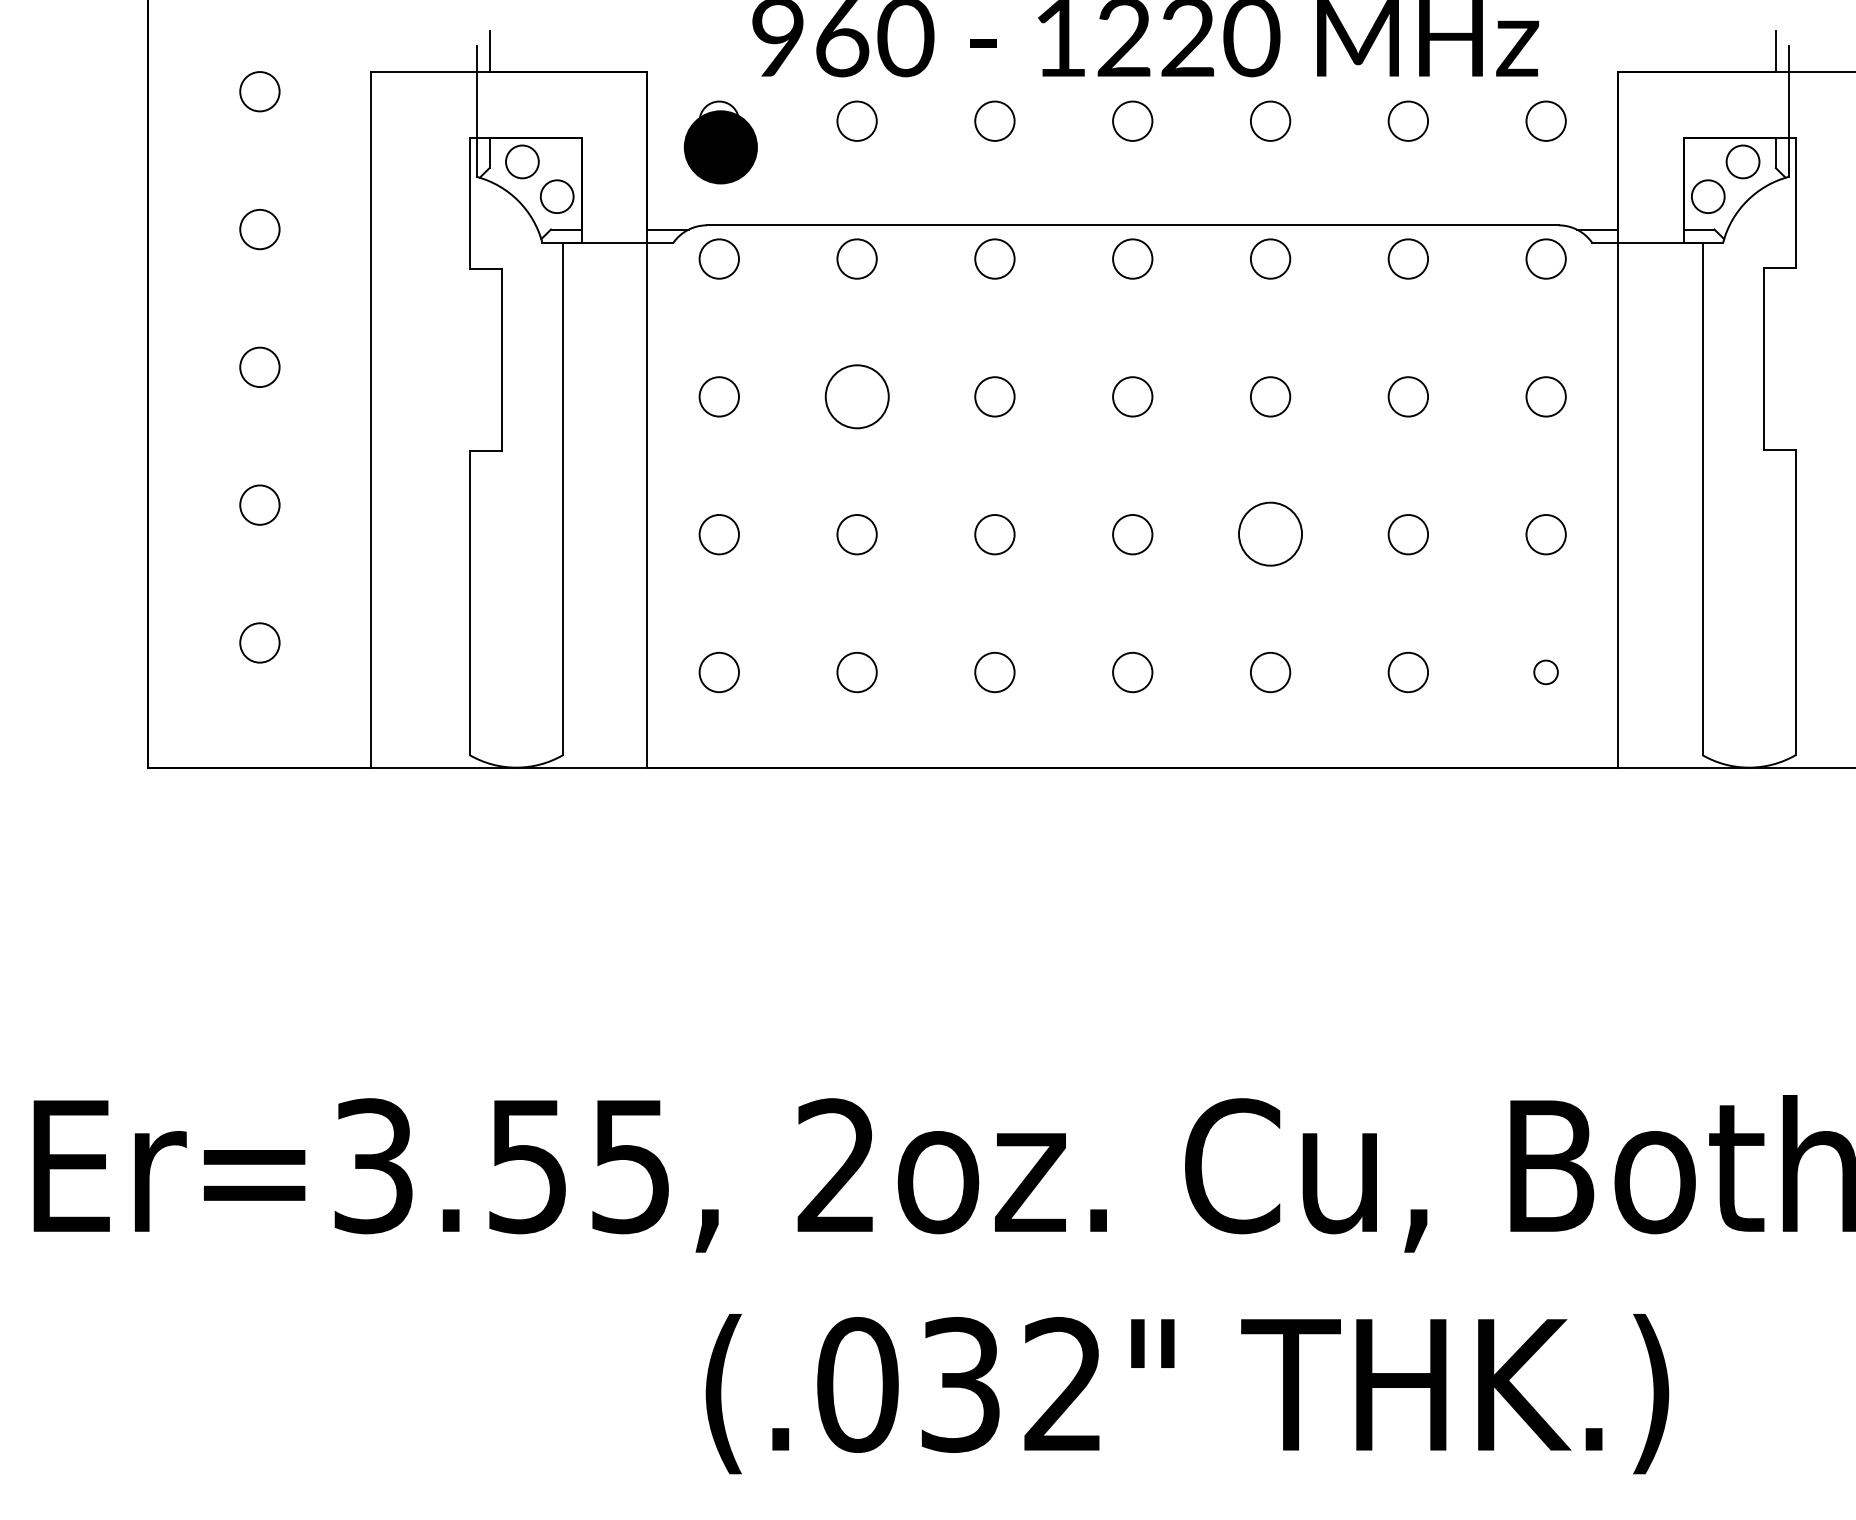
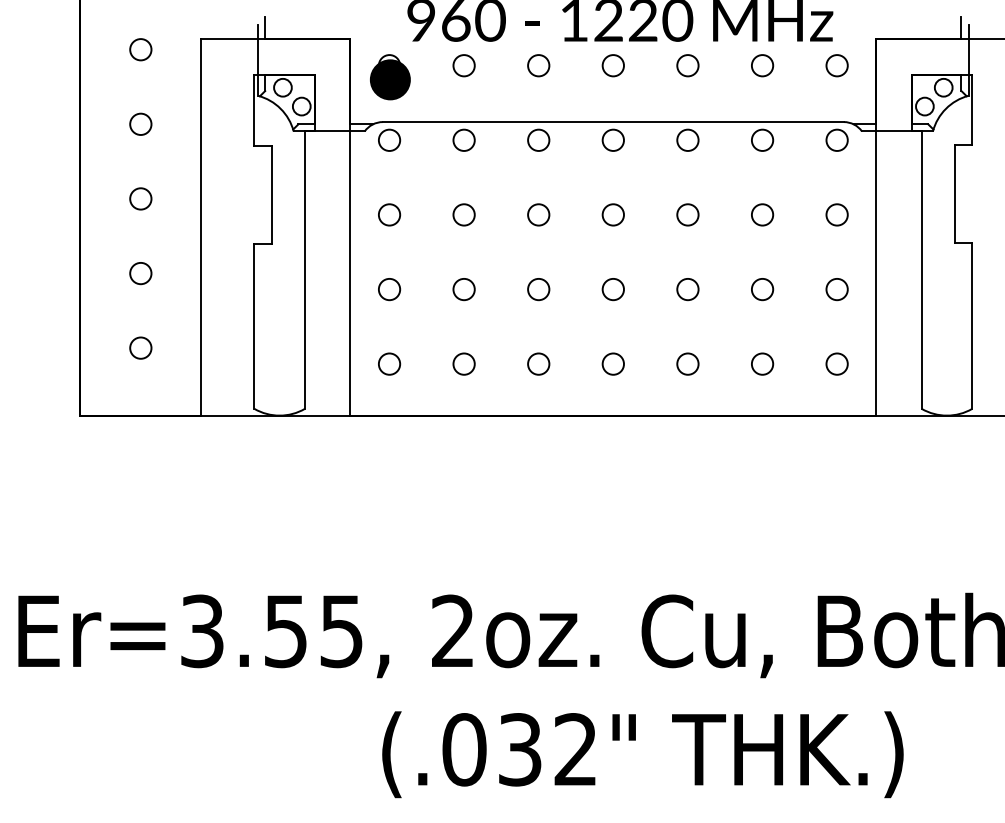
circle: (855, 396) -> (463, 214), size x0.62
circle: (1269, 534) -> (687, 289), size x0.62
circle: (1544, 671) -> (836, 363), size x1.67

